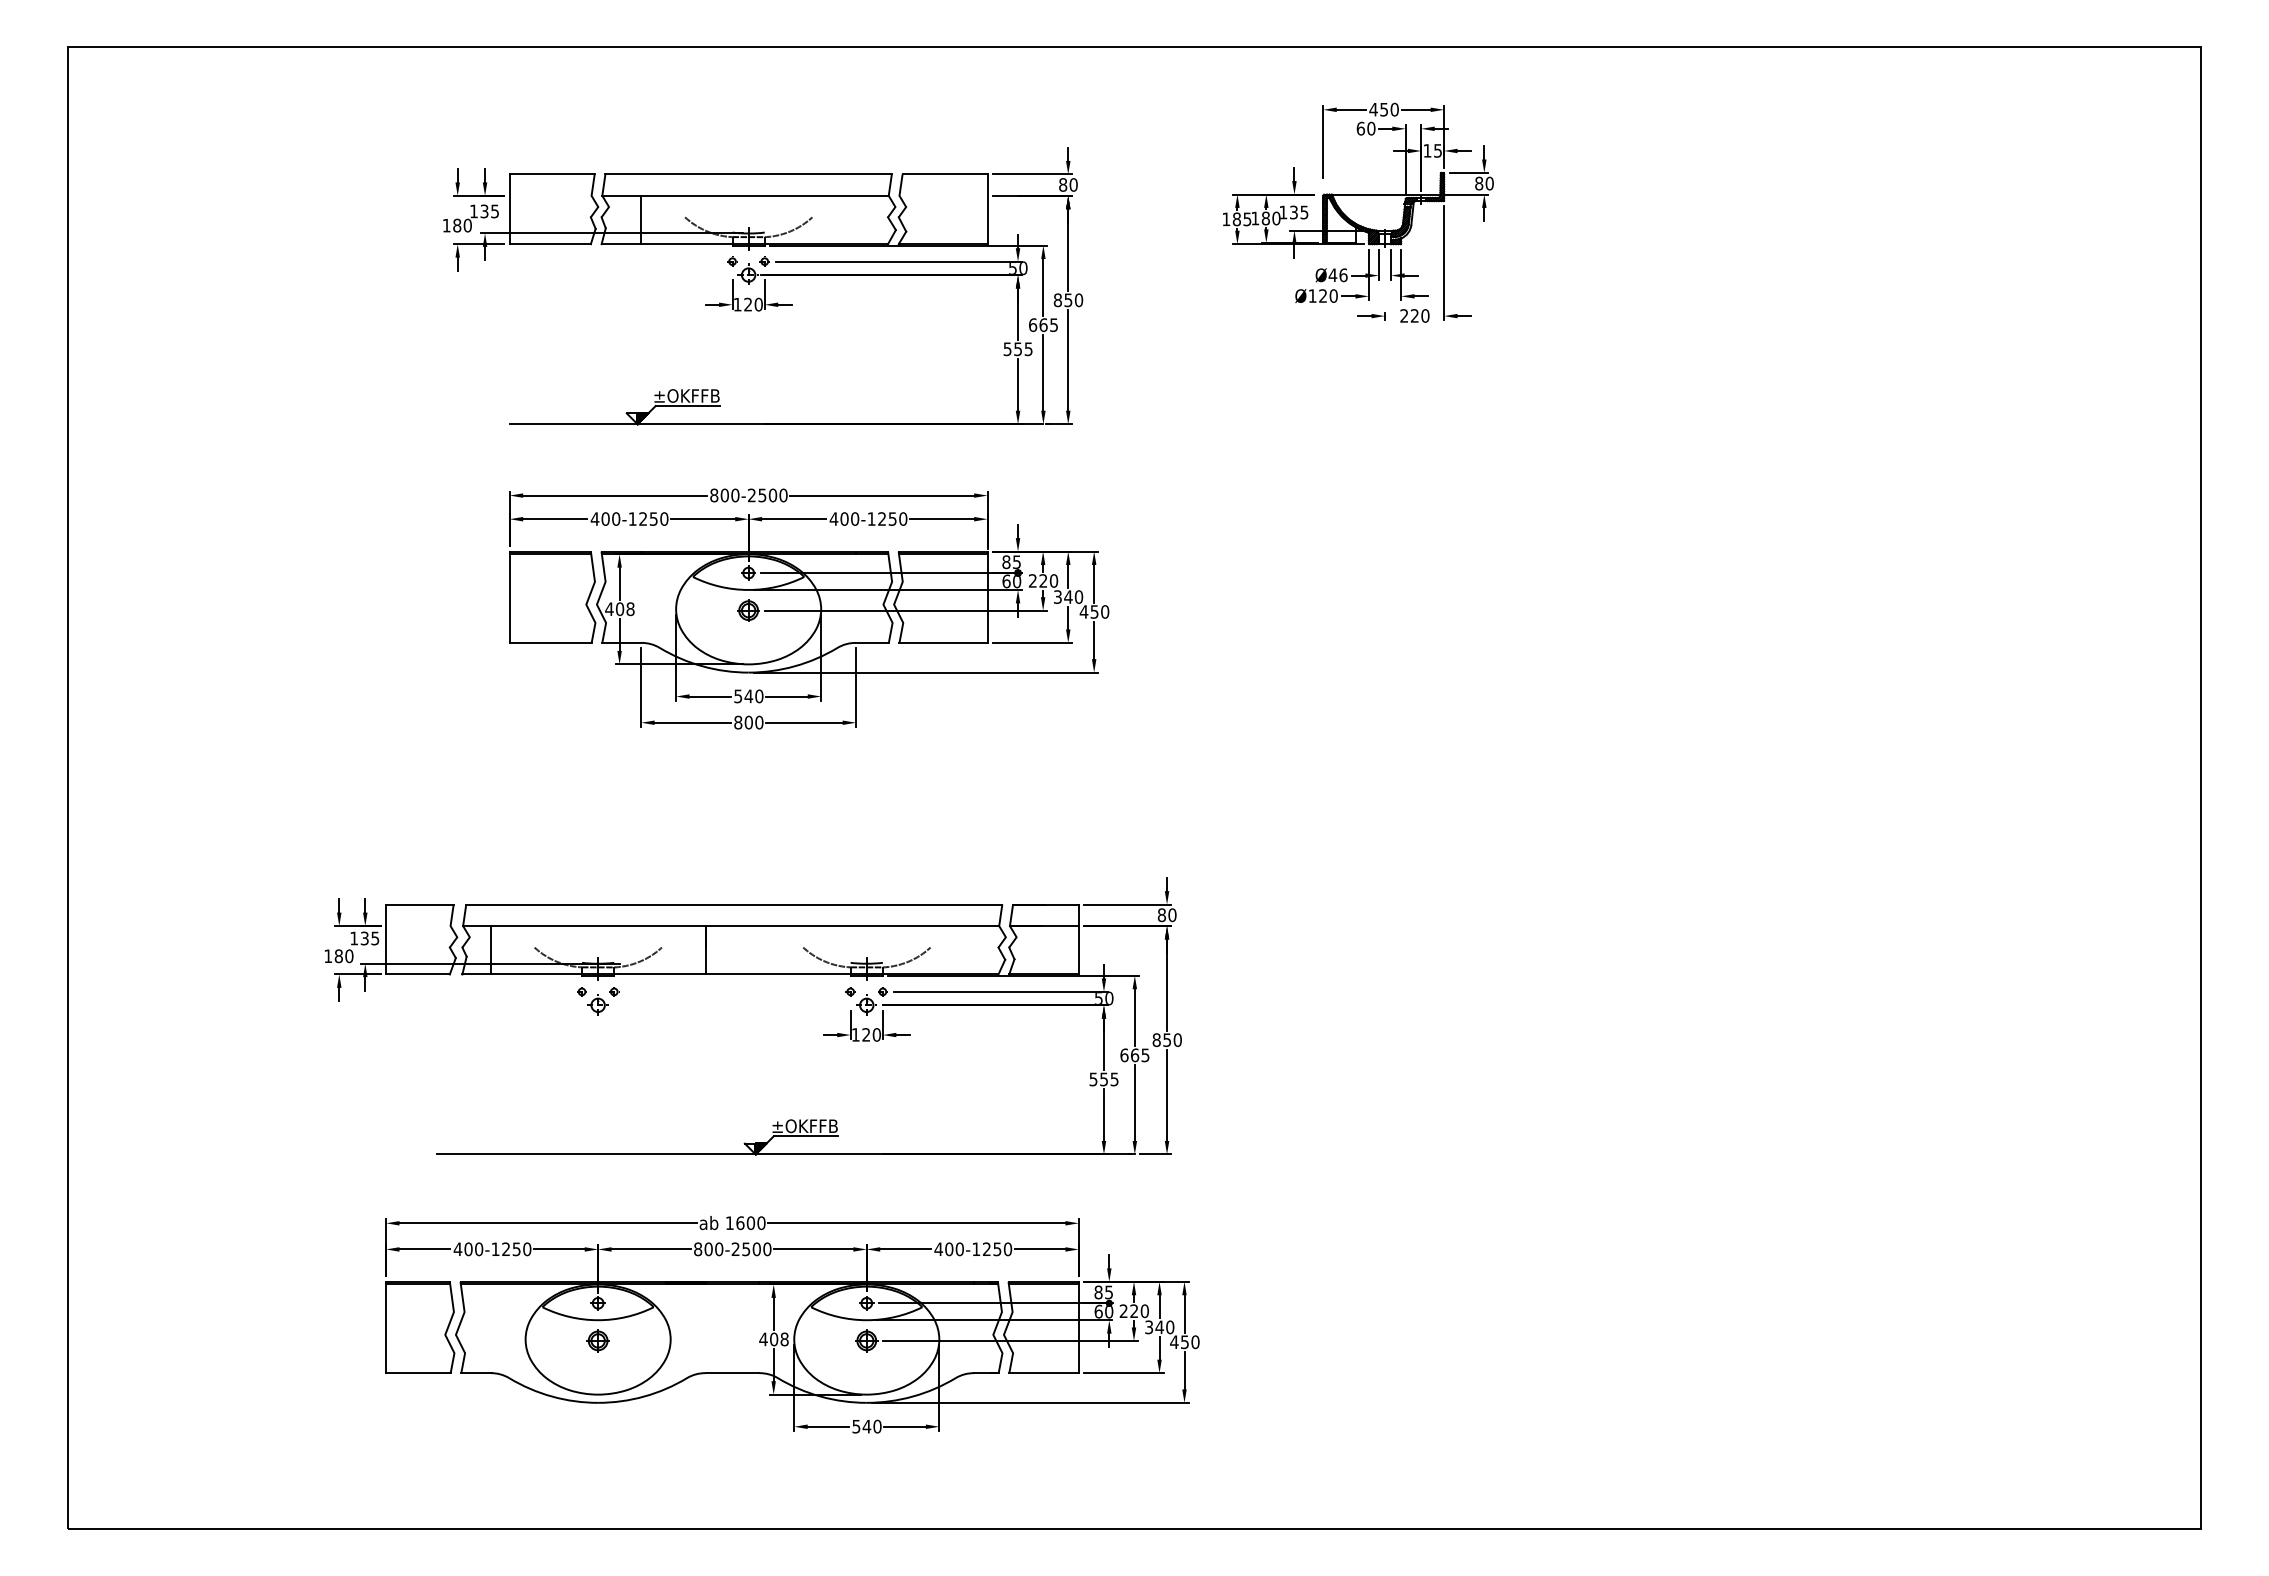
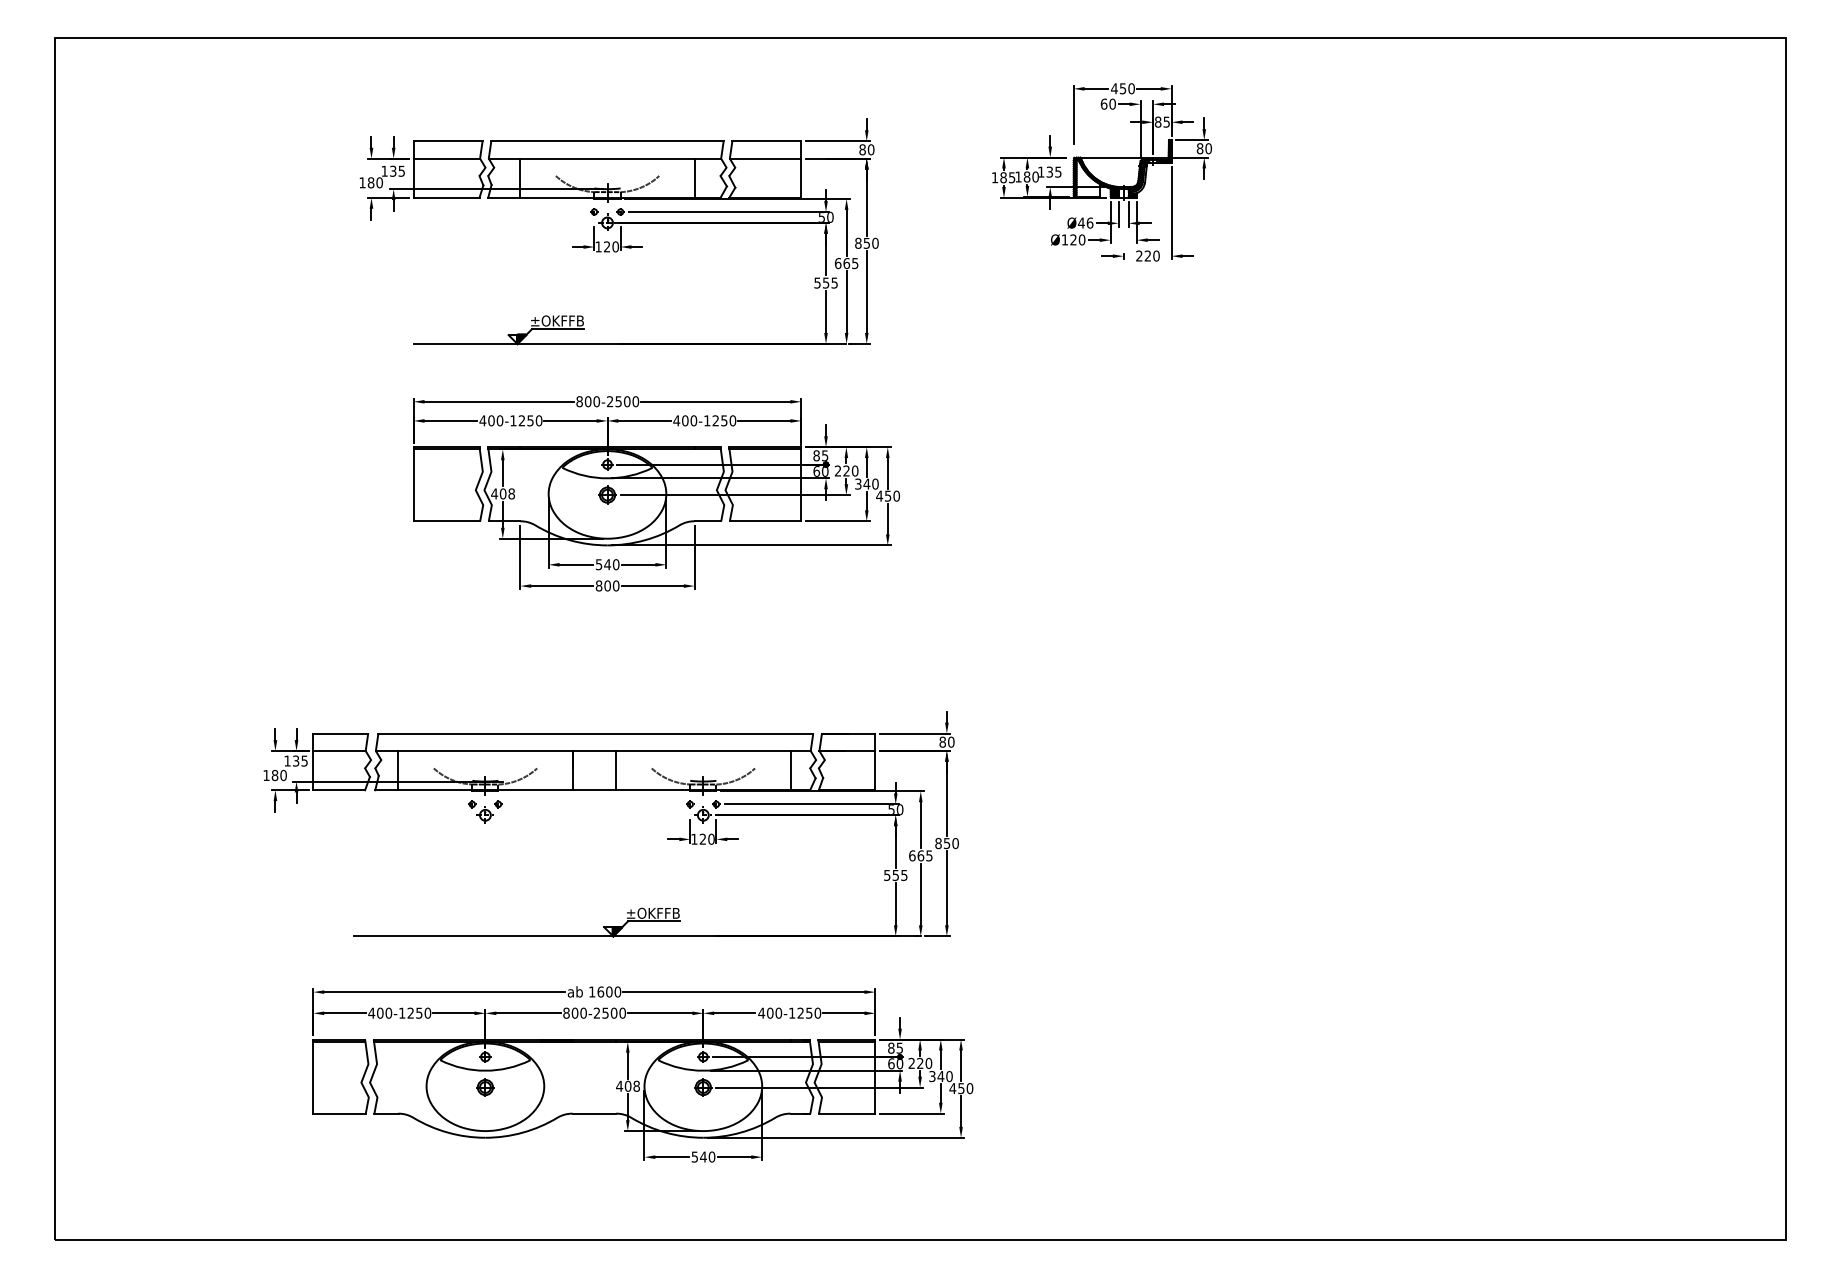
text: (1427, 150) -> (1158, 121), 15 -> 85
line: (550, 195) -> (446, 158), added
line: (943, 195) -> (765, 158), added
line: (856, 219) -> (694, 177), added
line: (418, 926) -> (339, 751), added
line: (759, 950) -> (616, 770), added
line: (974, 950) -> (790, 770), added

